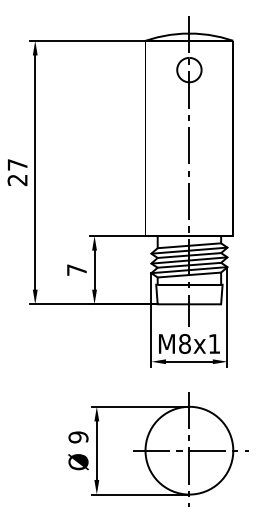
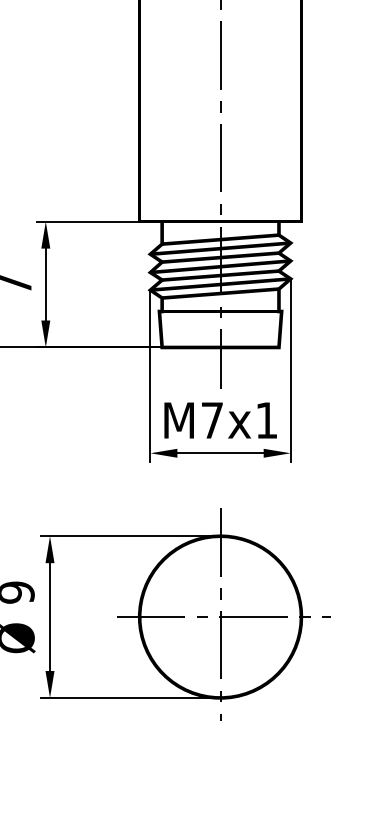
text: (184, 343) -> (211, 419), M8x1 -> M7x1

